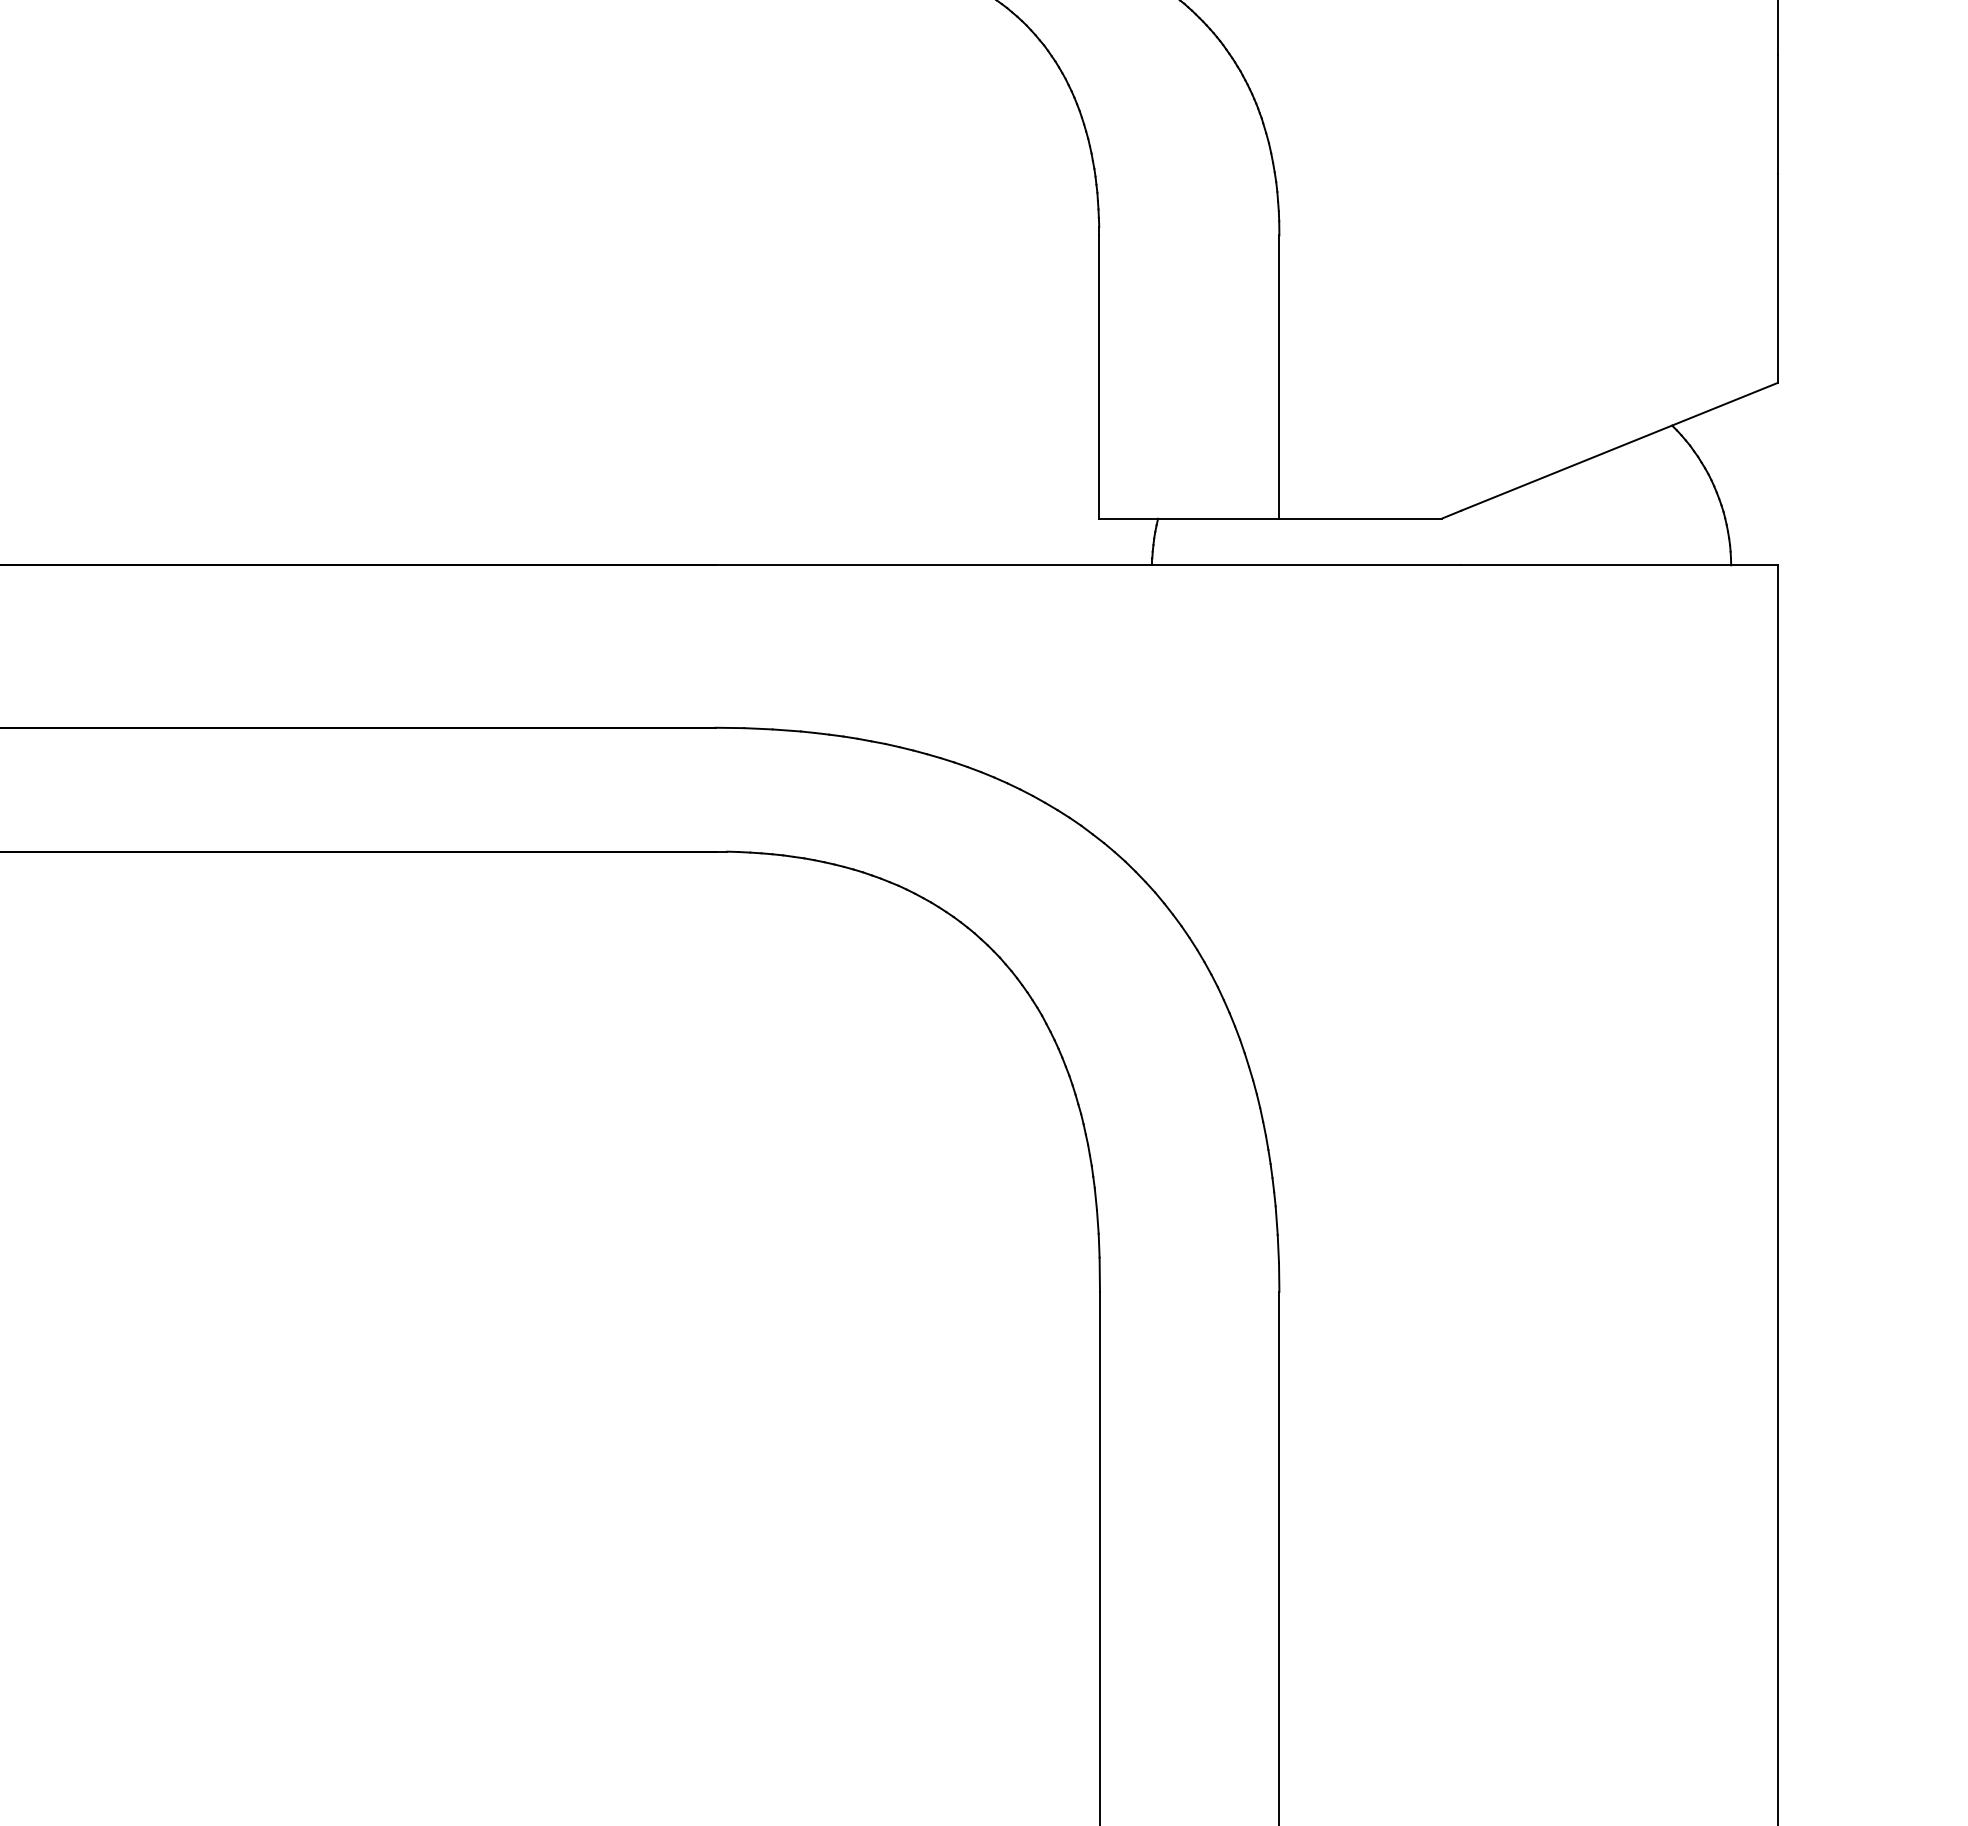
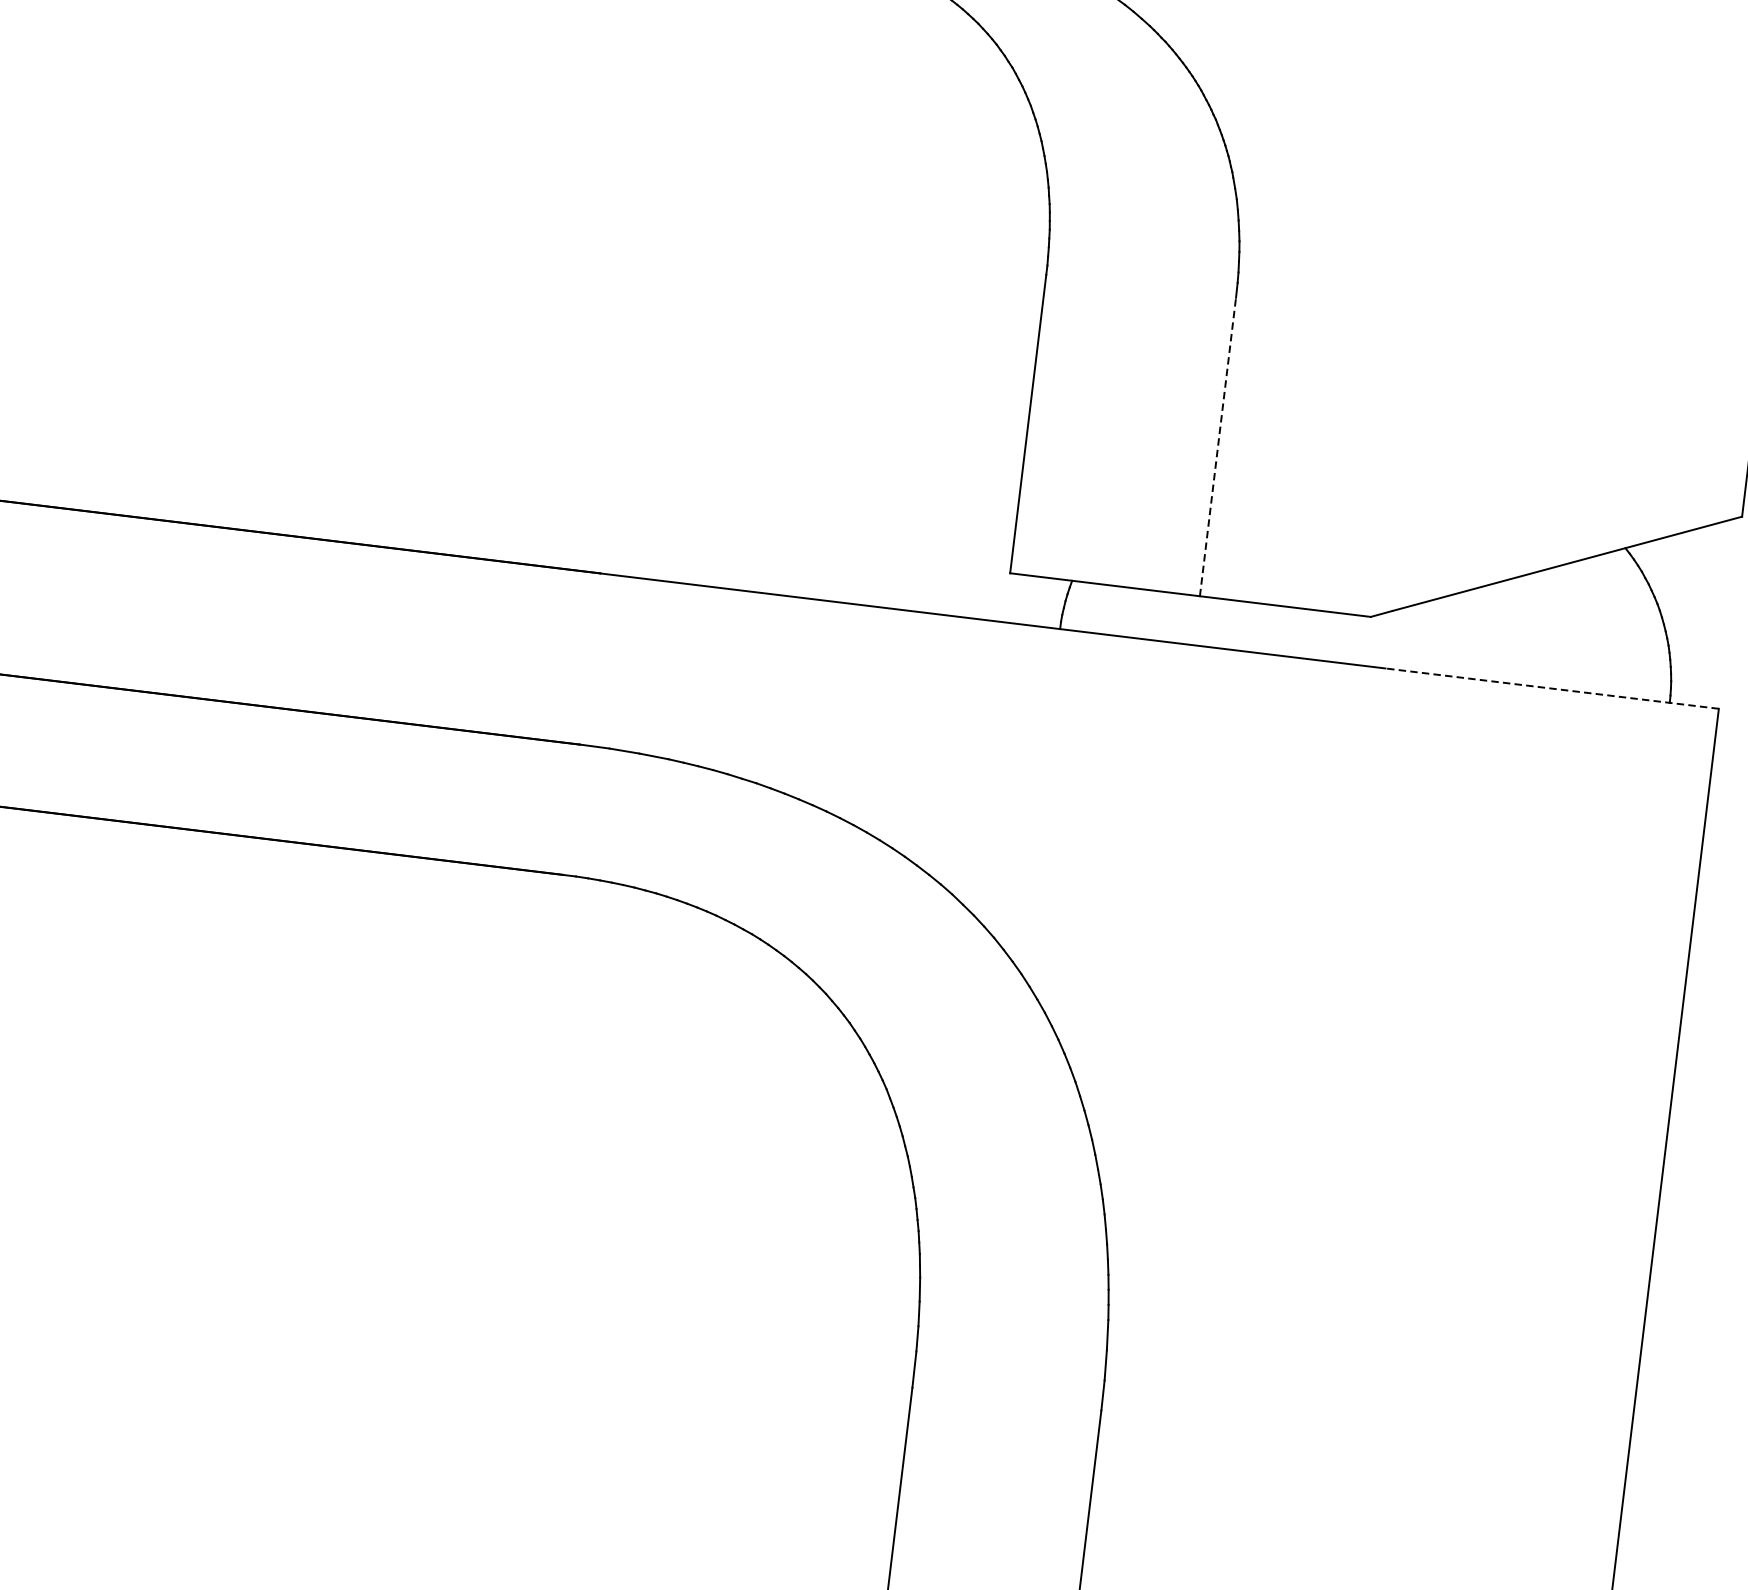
line: (1279, 377) -> (1218, 447), solid -> dashed
line: (1618, 565) -> (1551, 688), solid -> dashed

